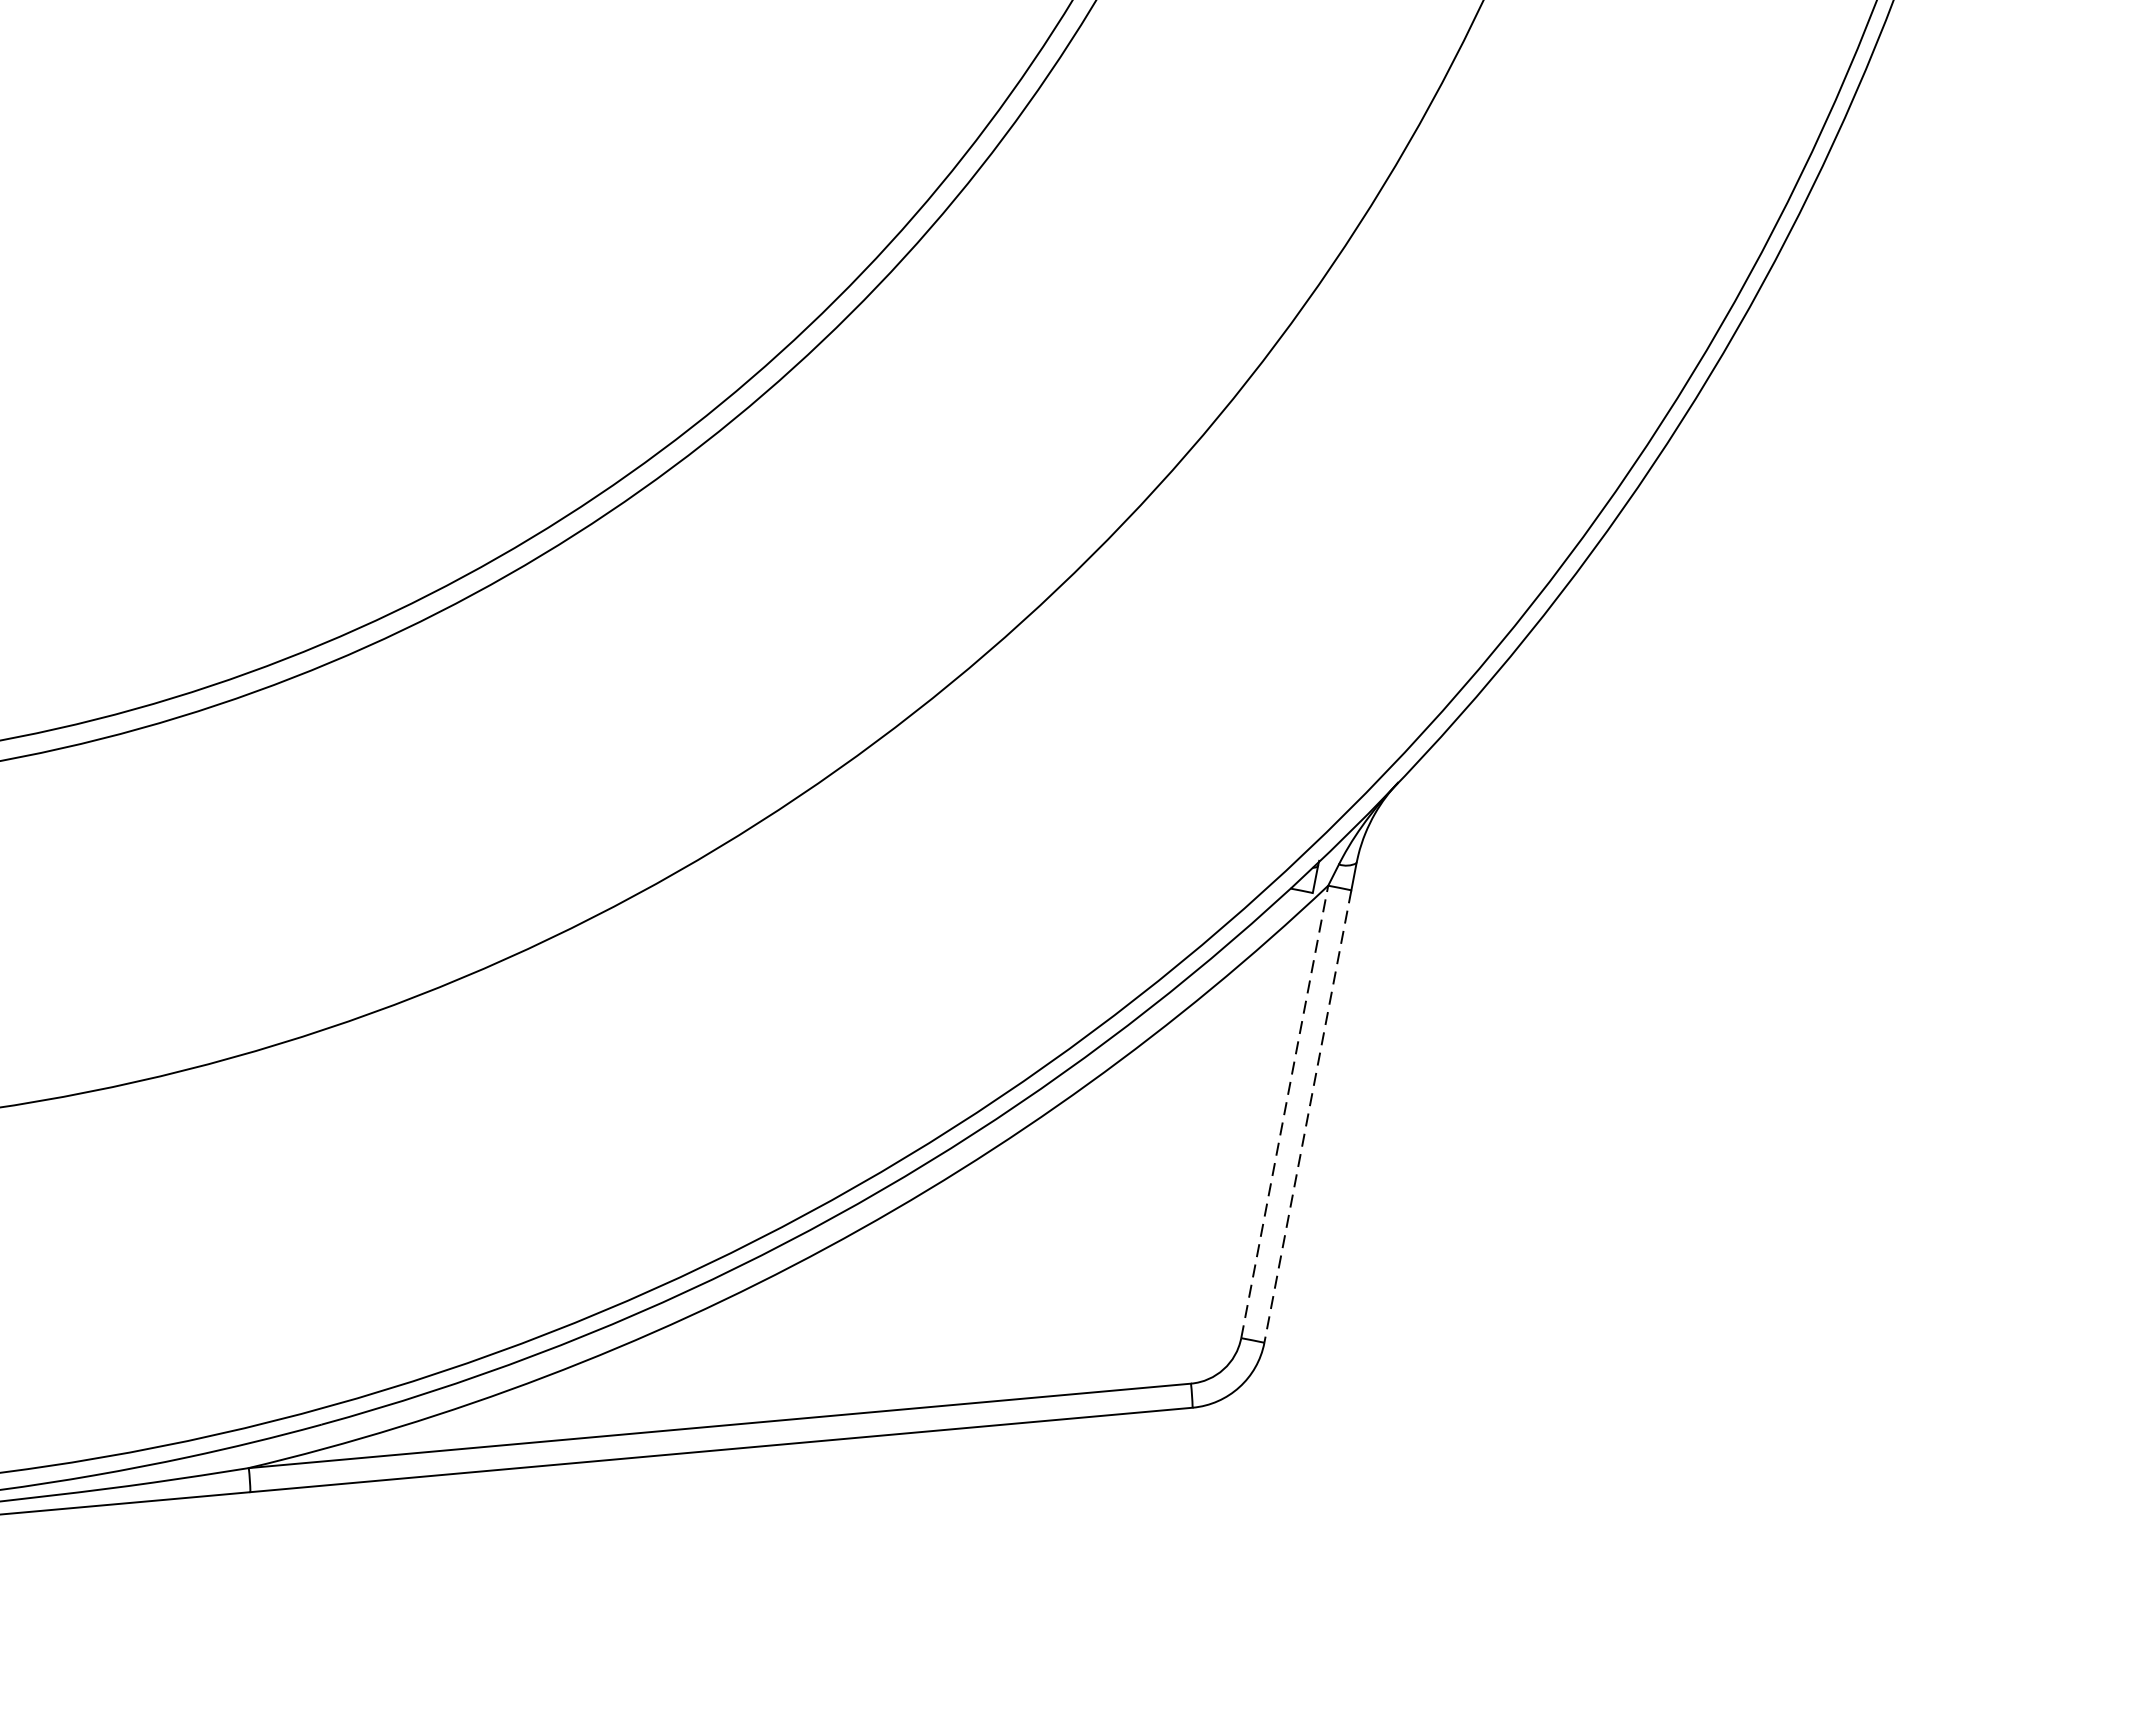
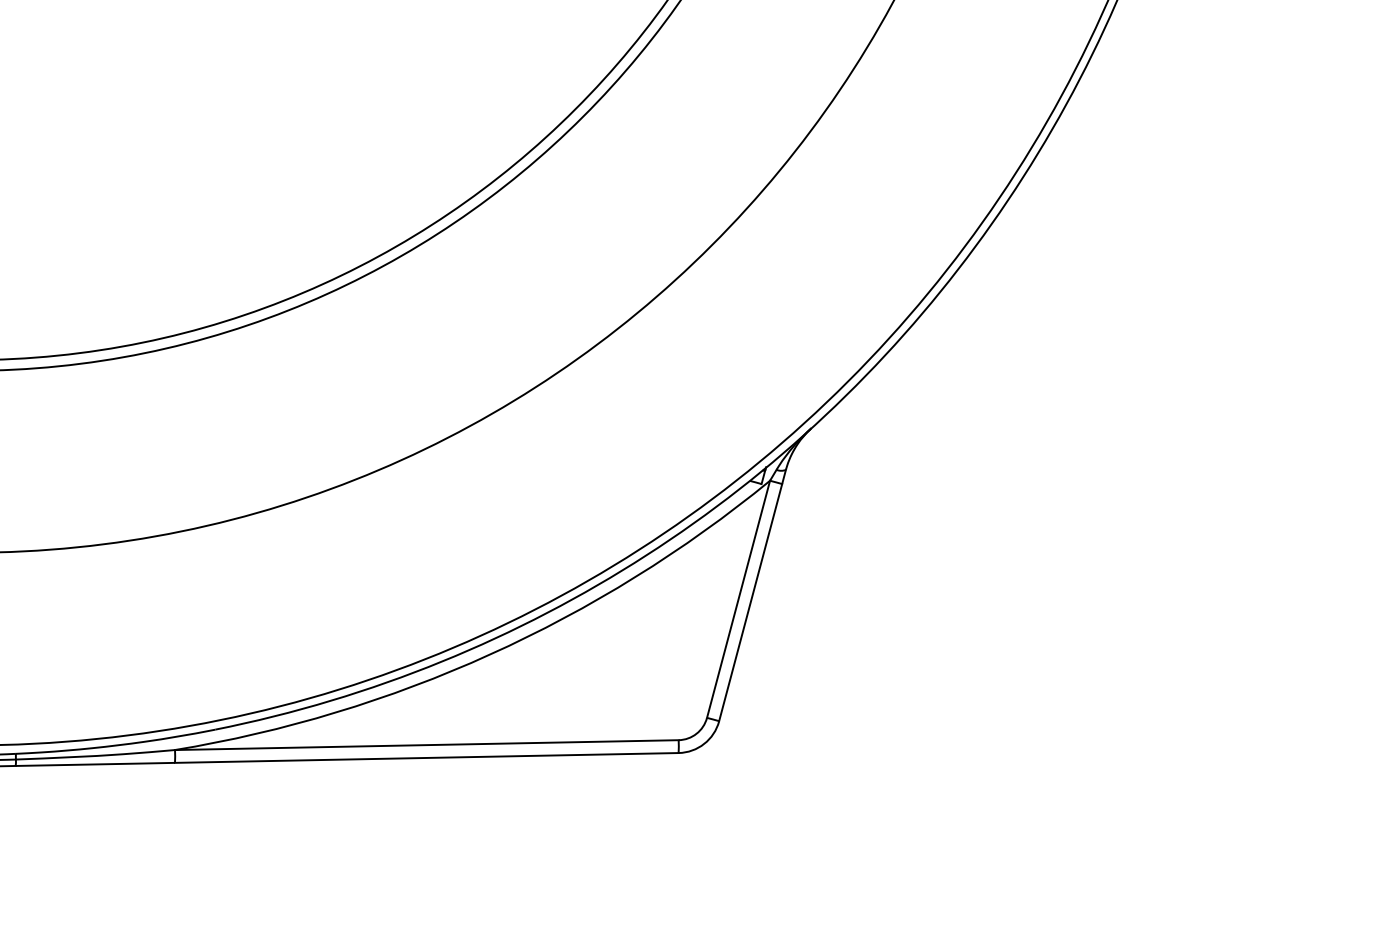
line: (1284, 1112) -> (738, 599), dashed -> solid
line: (1307, 1116) -> (750, 602), dashed -> solid

